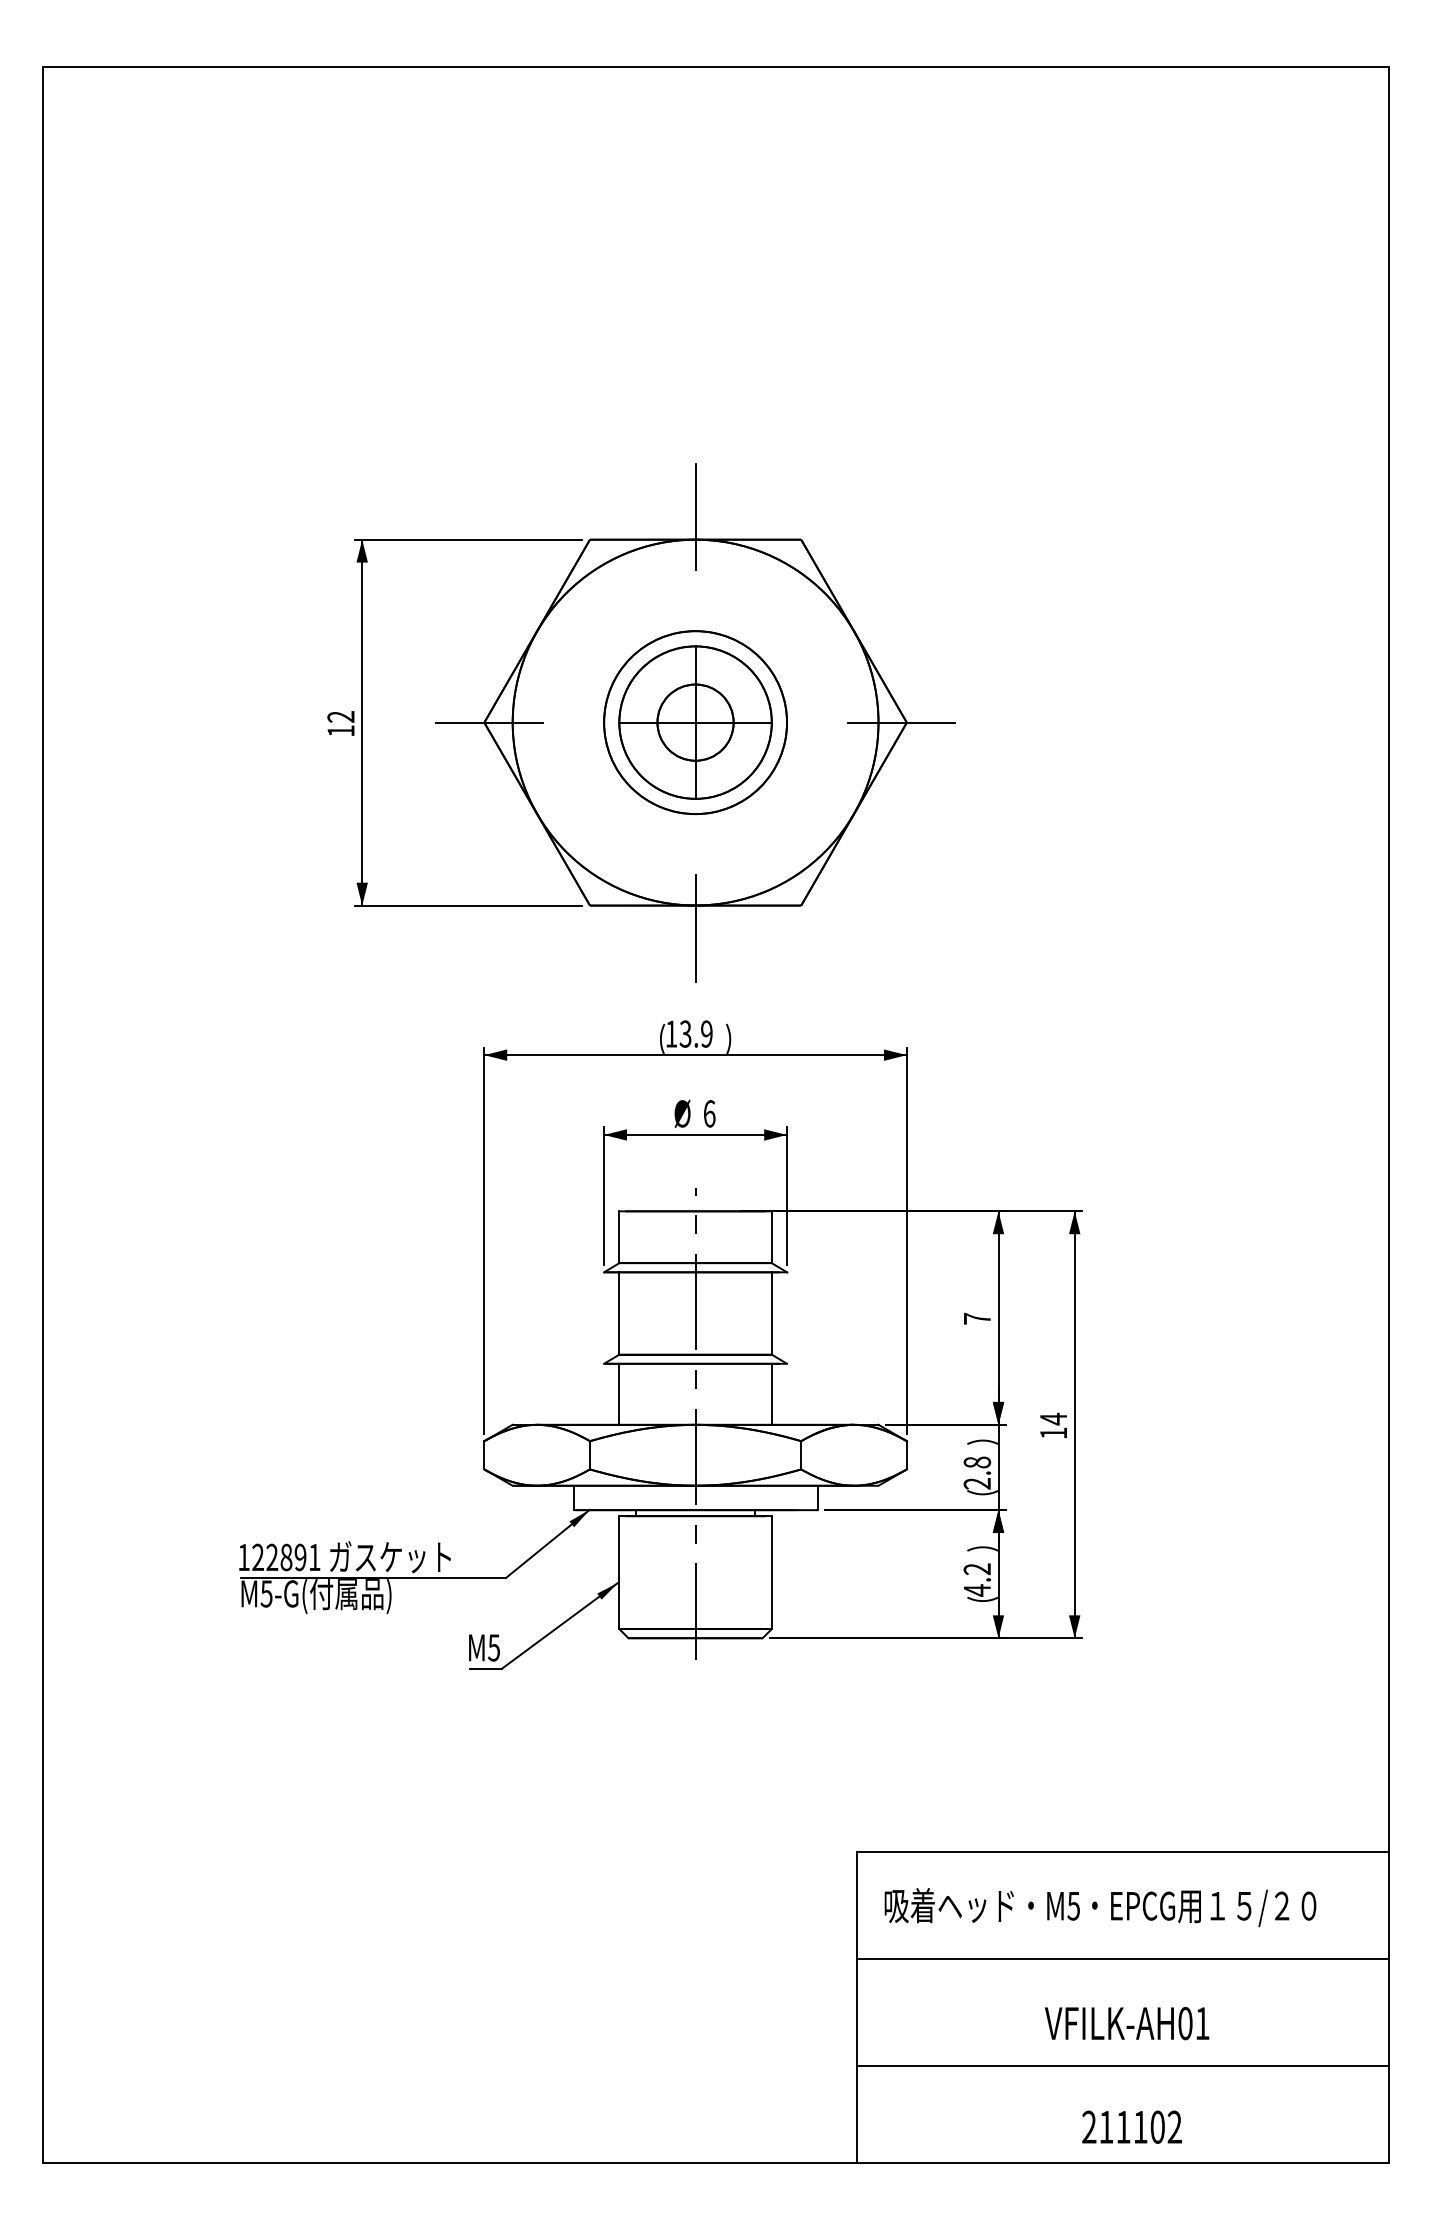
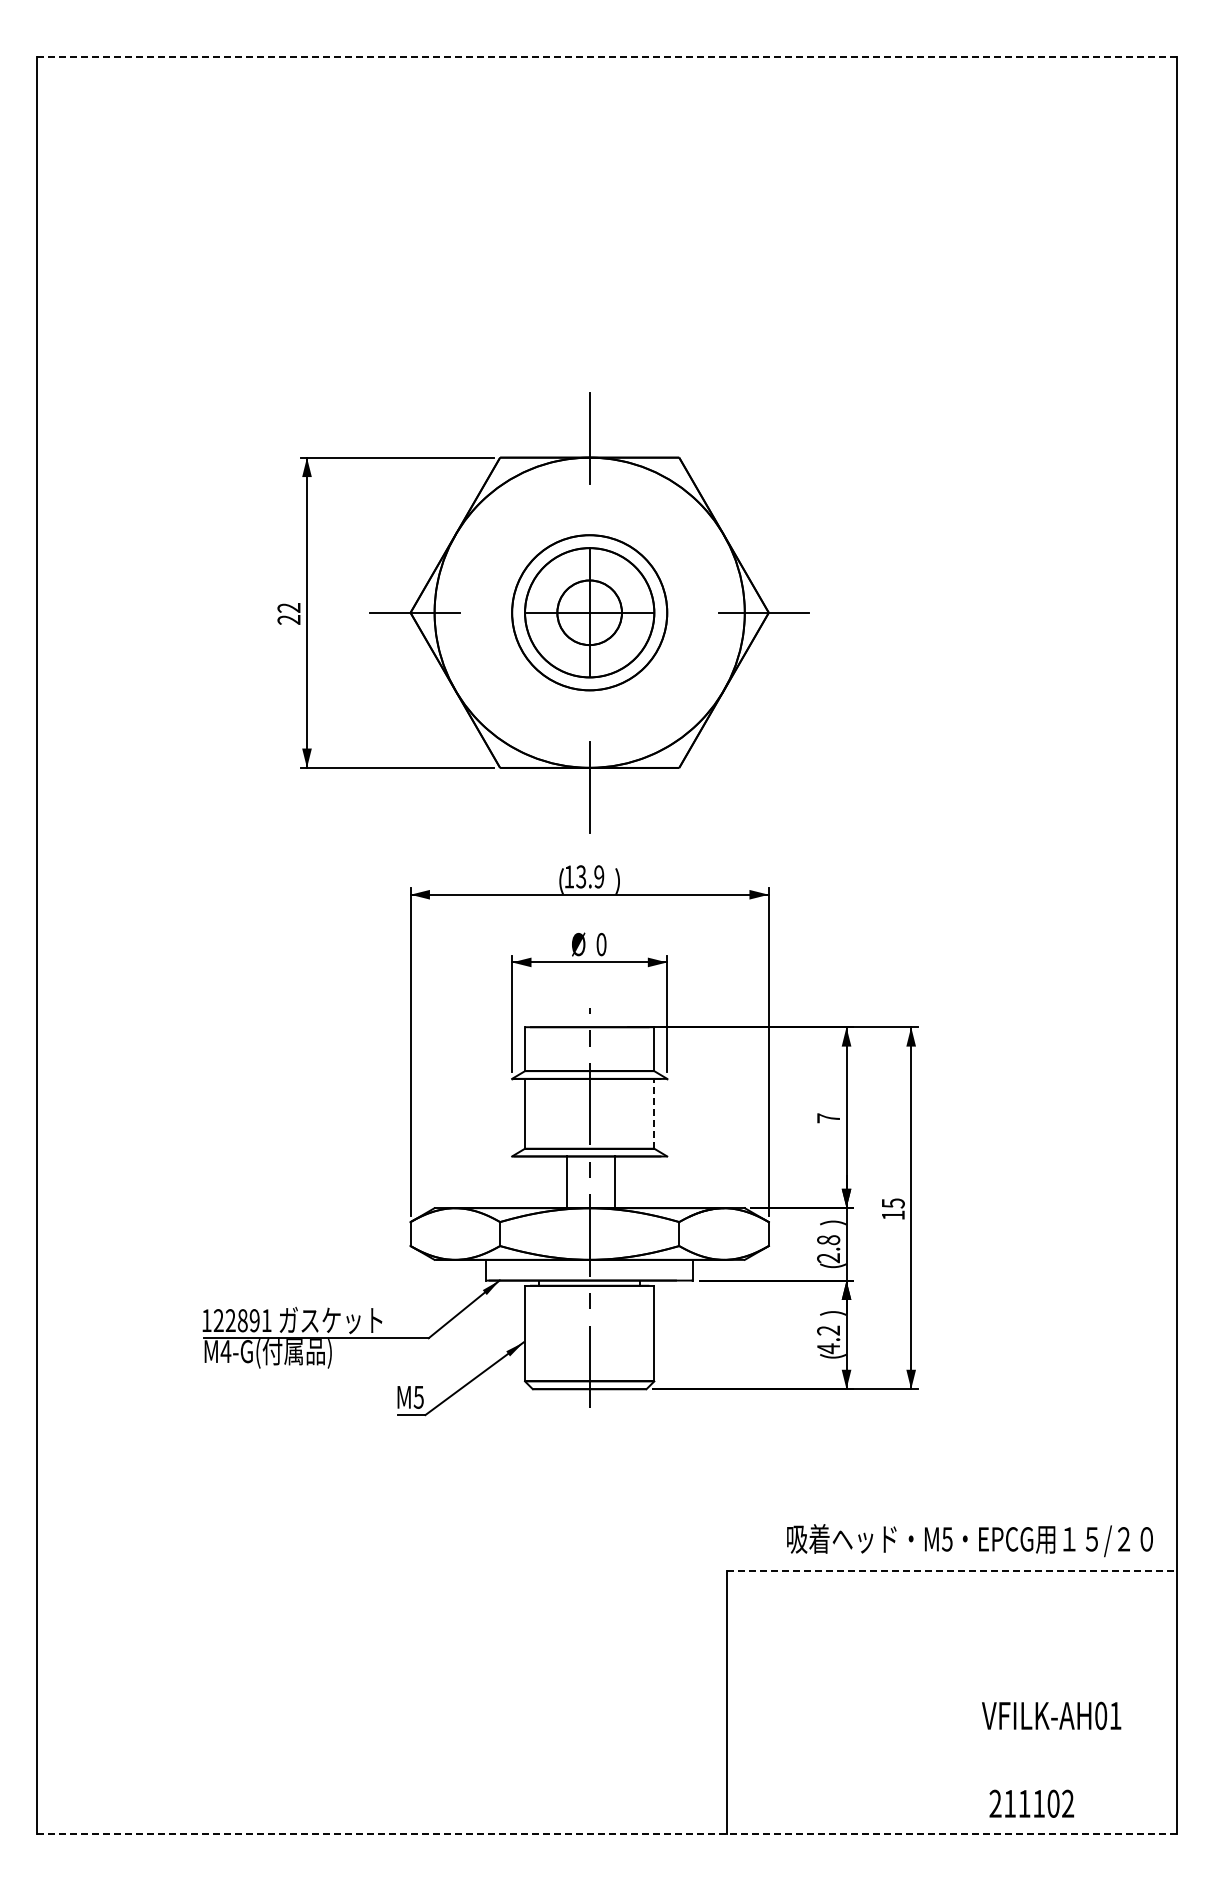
line: (716, 66) -> (607, 56), solid -> dashed
text: (340, 730) -> (288, 619), 12 -> 22
text: (709, 1113) -> (601, 944), 6 -> 0
line: (772, 1313) -> (654, 1113), solid -> dashed
line: (619, 1394) -> (567, 1182), moved
line: (772, 1394) -> (615, 1182), moved
text: (1053, 1419) -> (893, 1203), 14 -> 15
text: (266, 1593) -> (225, 1351), M5-G( -> M4-G(
line: (1123, 1852) -> (952, 1570), solid -> dashed
text: (1099, 1907) -> (969, 1540), moved
line: (1122, 1959) -> (951, 1661), removed
text: (1126, 2023) -> (1051, 1715), moved
line: (1122, 2065) -> (951, 1751), removed
text: (1131, 2126) -> (1031, 1803), moved
line: (716, 2163) -> (607, 1834), solid -> dashed

